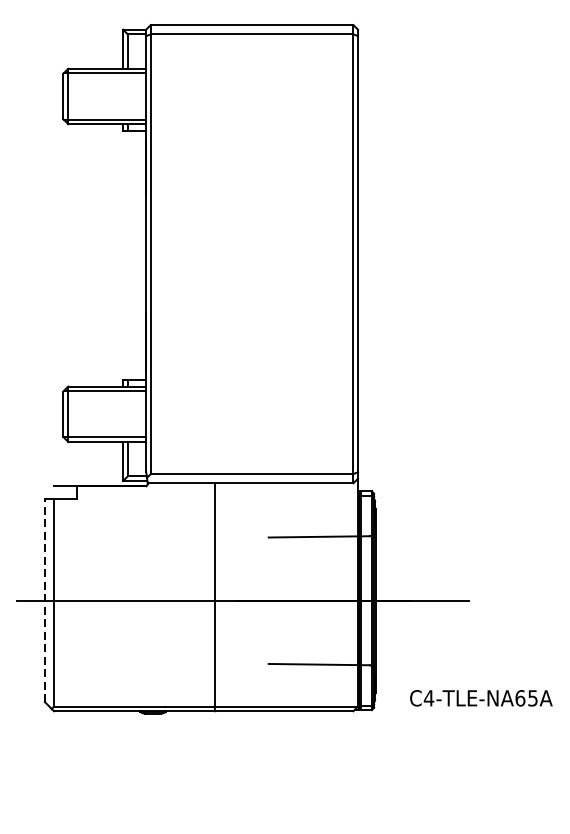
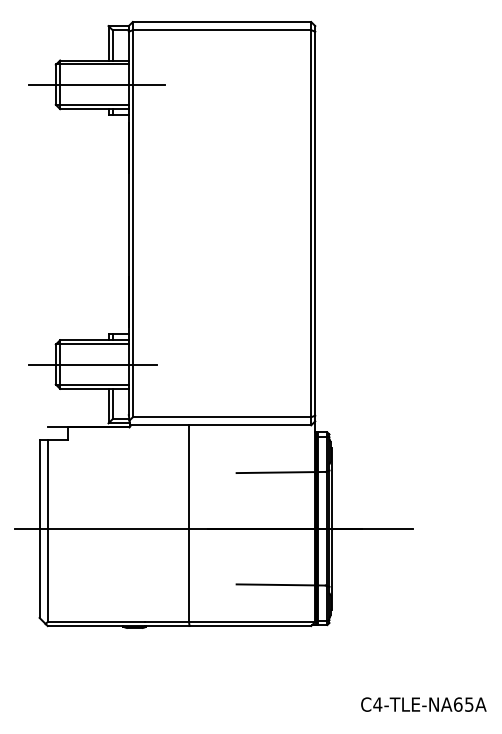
line: (109, 96) -> (96, 84), added
line: (104, 414) -> (92, 364), added
line: (44, 600) -> (39, 528), dashed -> solid
text: (480, 698) -> (423, 704), moved

